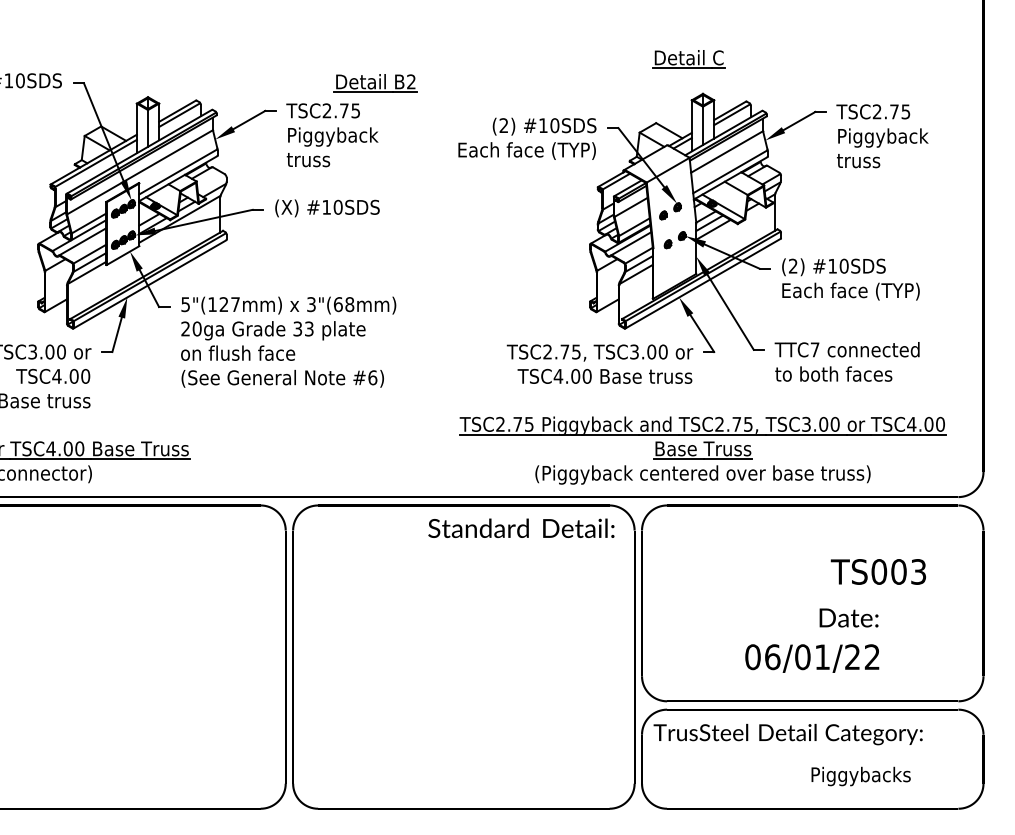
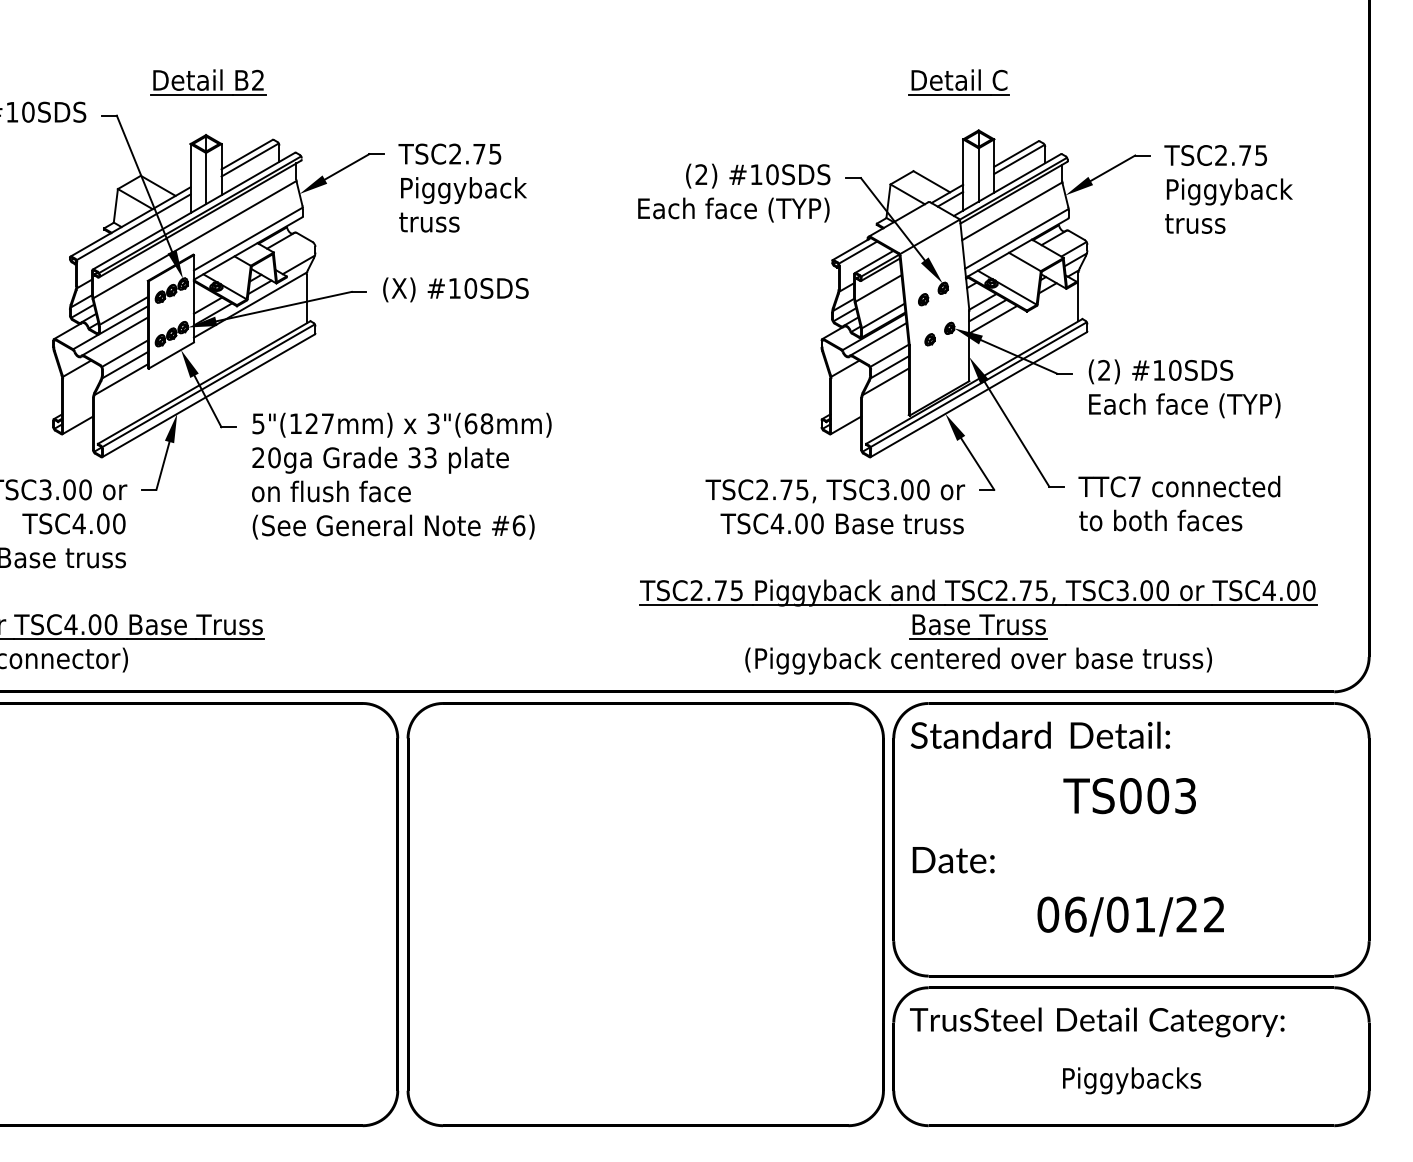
part: (375, 83) -> (208, 82), moved
text: (521, 527) -> (1040, 734), moved
text: (877, 571) -> (1128, 795), moved
text: (848, 617) -> (952, 859), moved
text: (860, 776) -> (1131, 1080), moved

